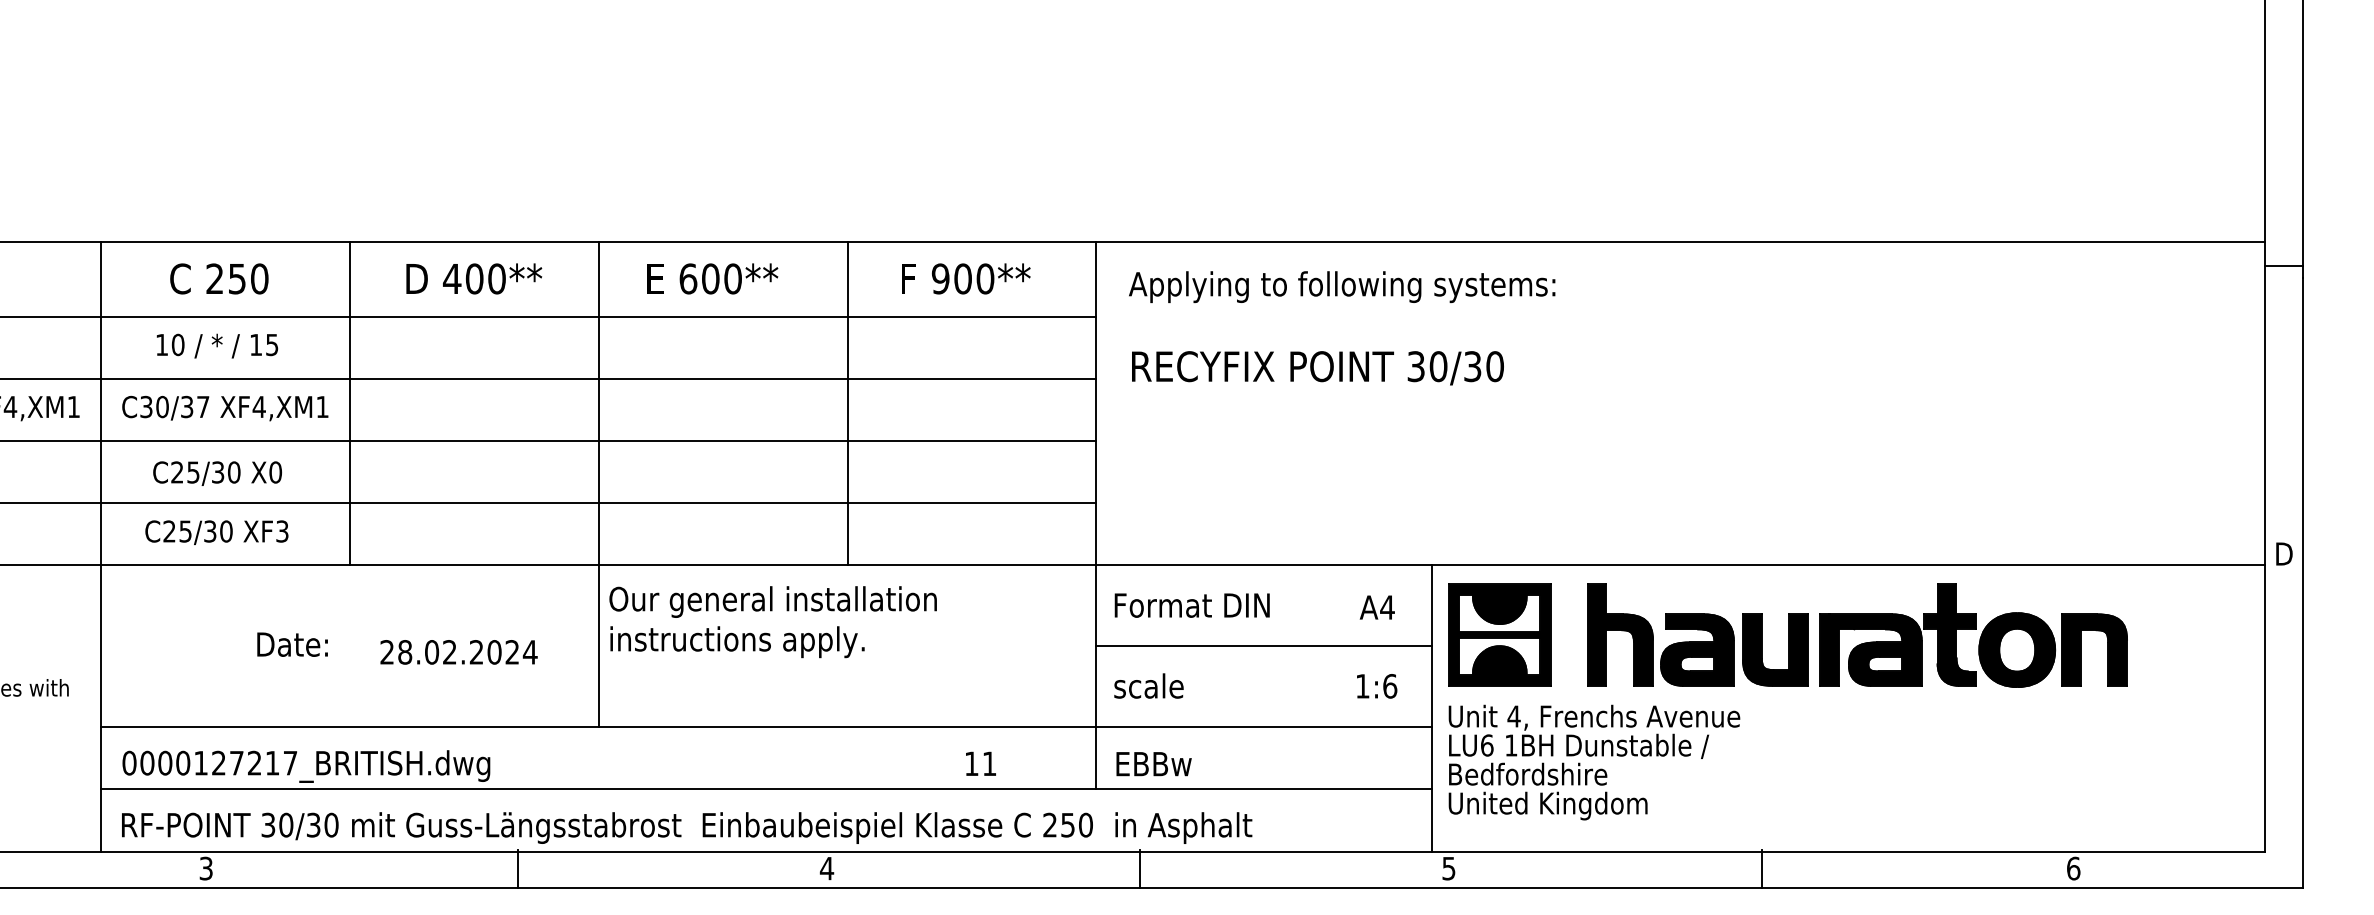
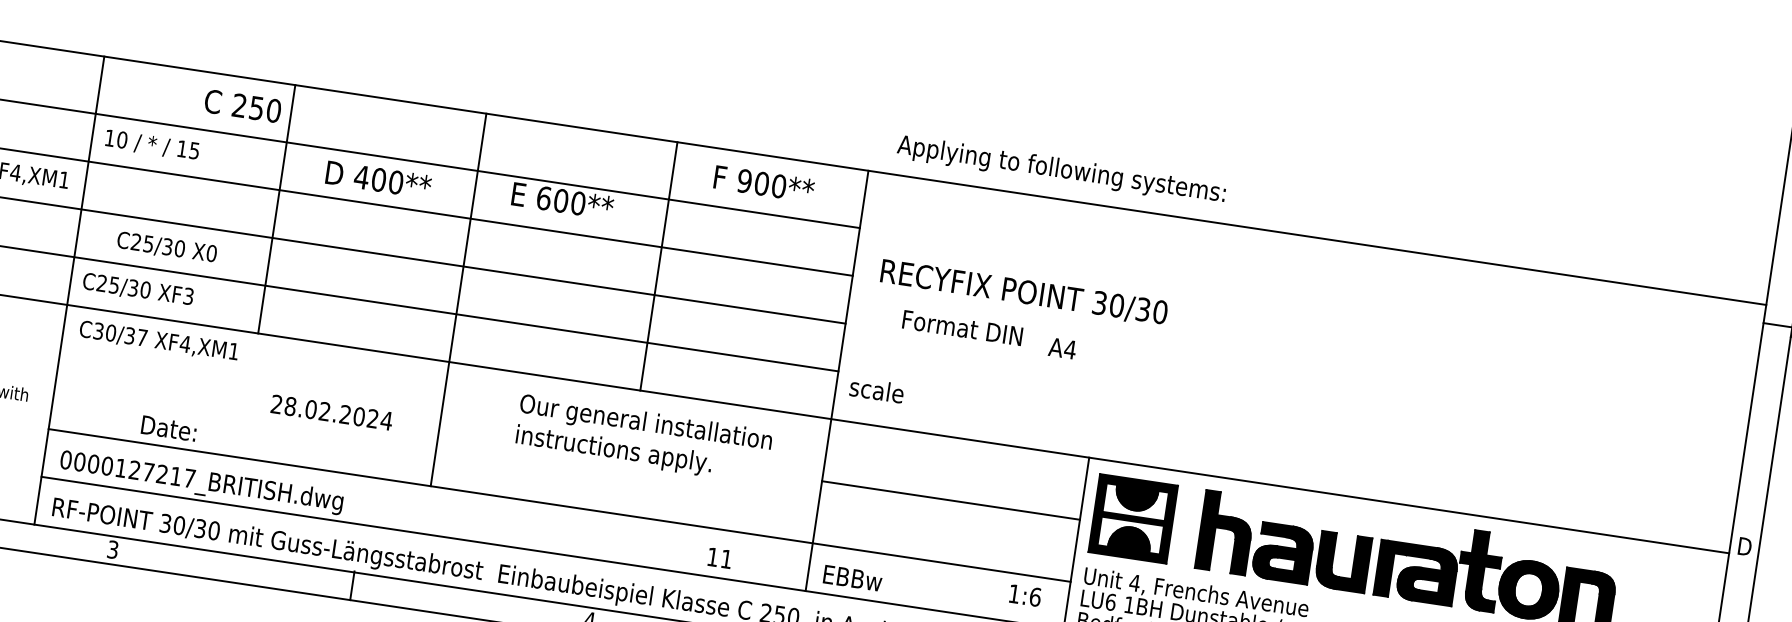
text: (219, 278) -> (243, 105), moved
text: (474, 278) -> (378, 179), moved
text: (712, 278) -> (562, 200), moved
text: (1342, 286) -> (1061, 170), moved
text: (217, 345) -> (152, 144), moved
text: (225, 408) -> (159, 341), moved
text: (216, 532) -> (137, 289), moved
text: (1191, 605) -> (962, 327), moved
text: (1376, 607) -> (1061, 348), moved
text: (772, 622) -> (643, 439), moved
text: (292, 644) -> (168, 428), moved
text: (1148, 685) -> (876, 389), moved
text: (1377, 686) -> (1025, 595), moved

